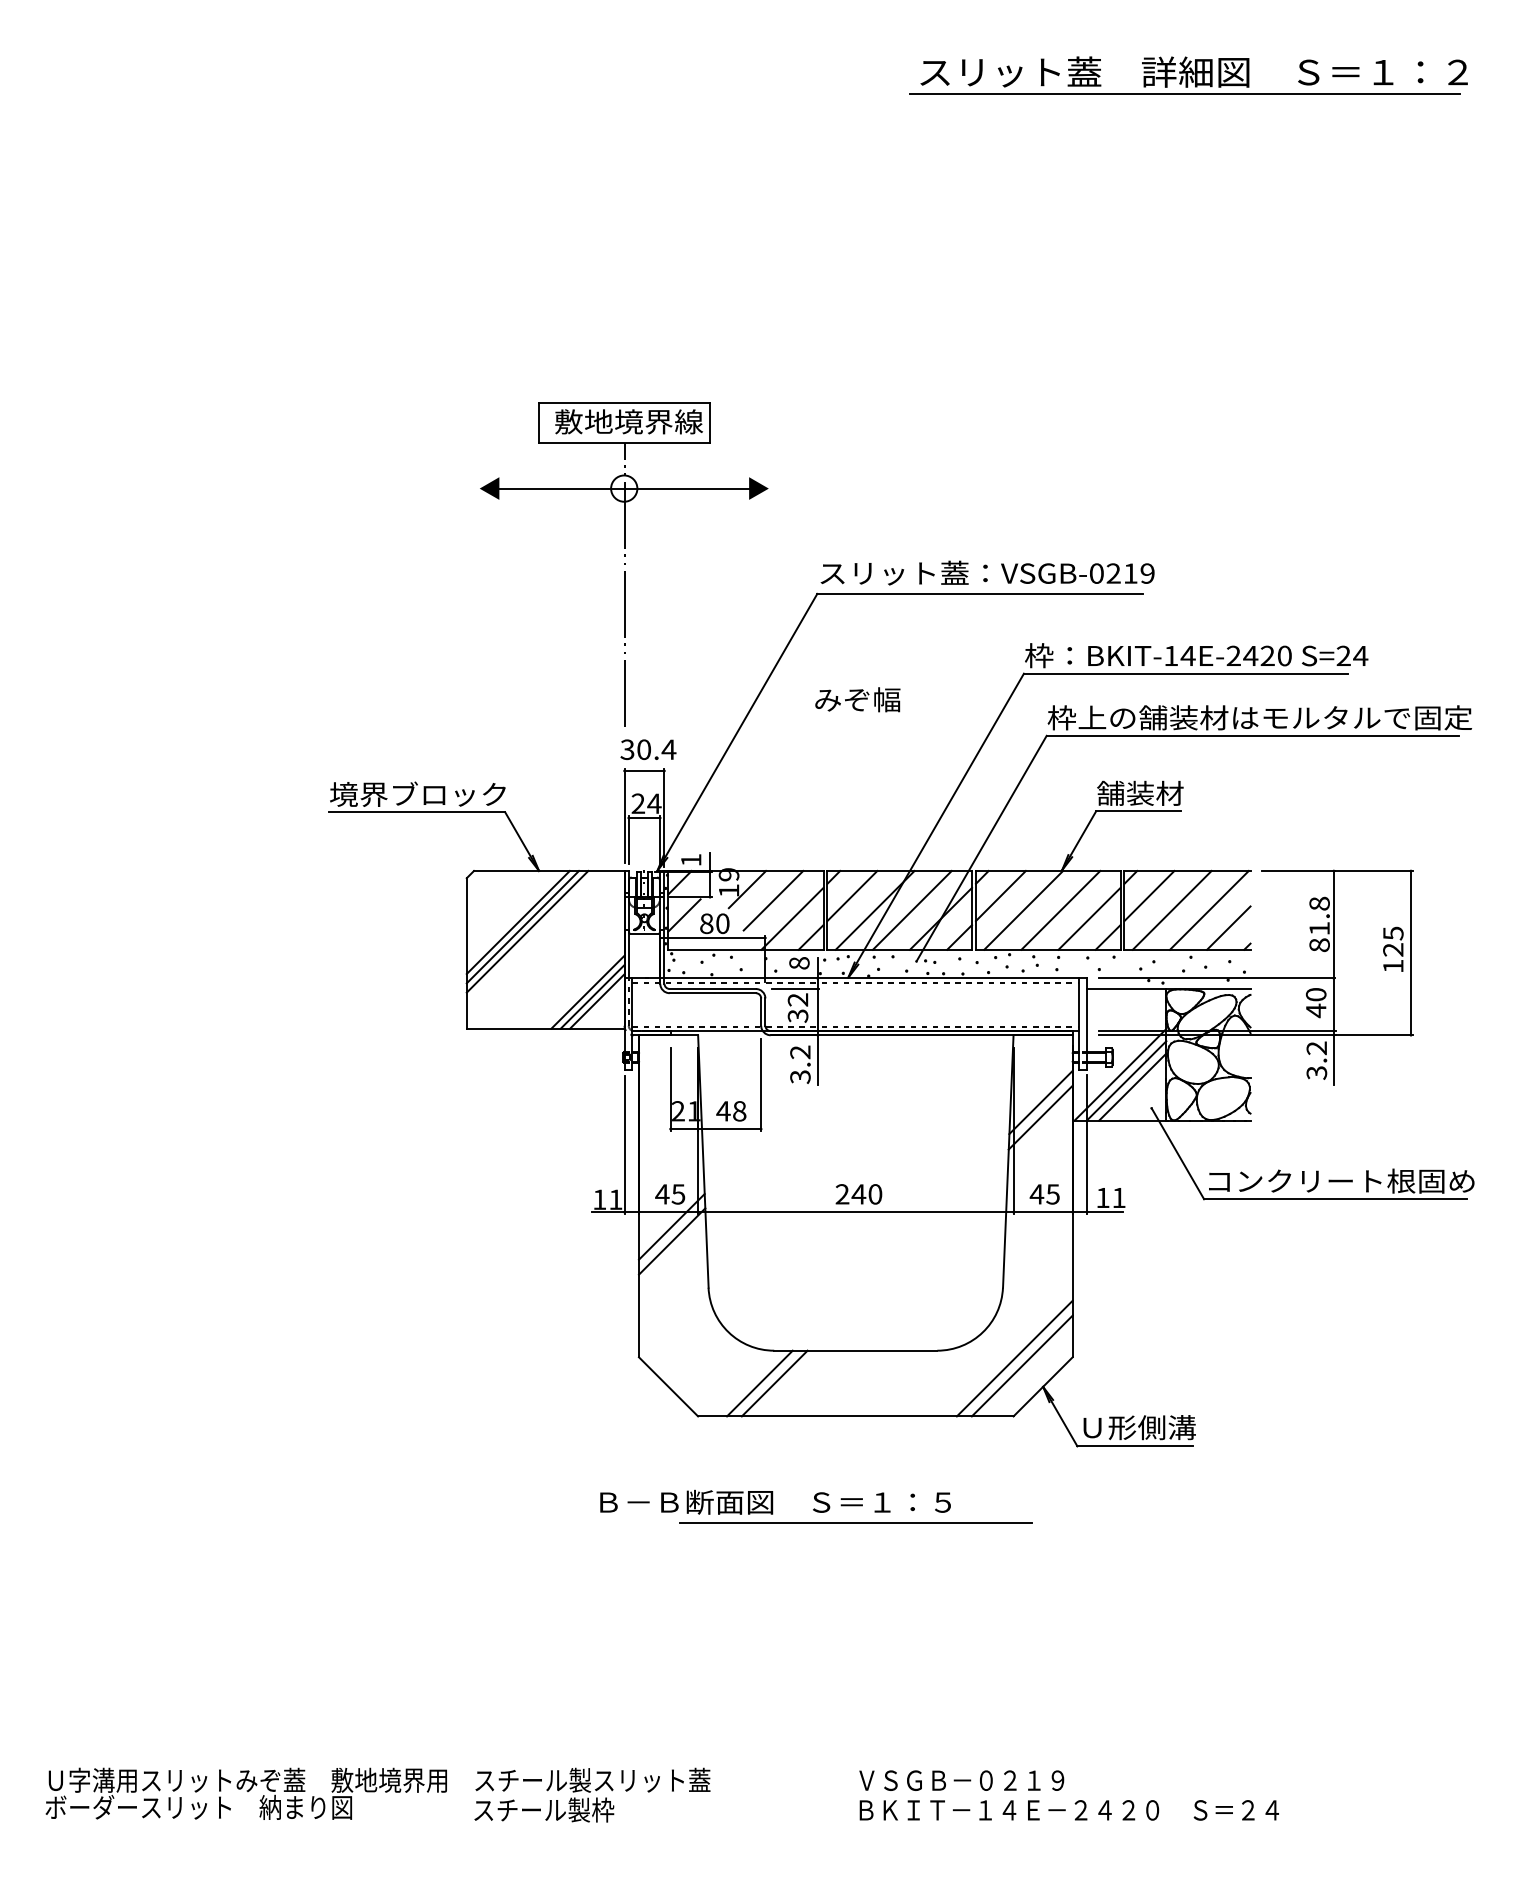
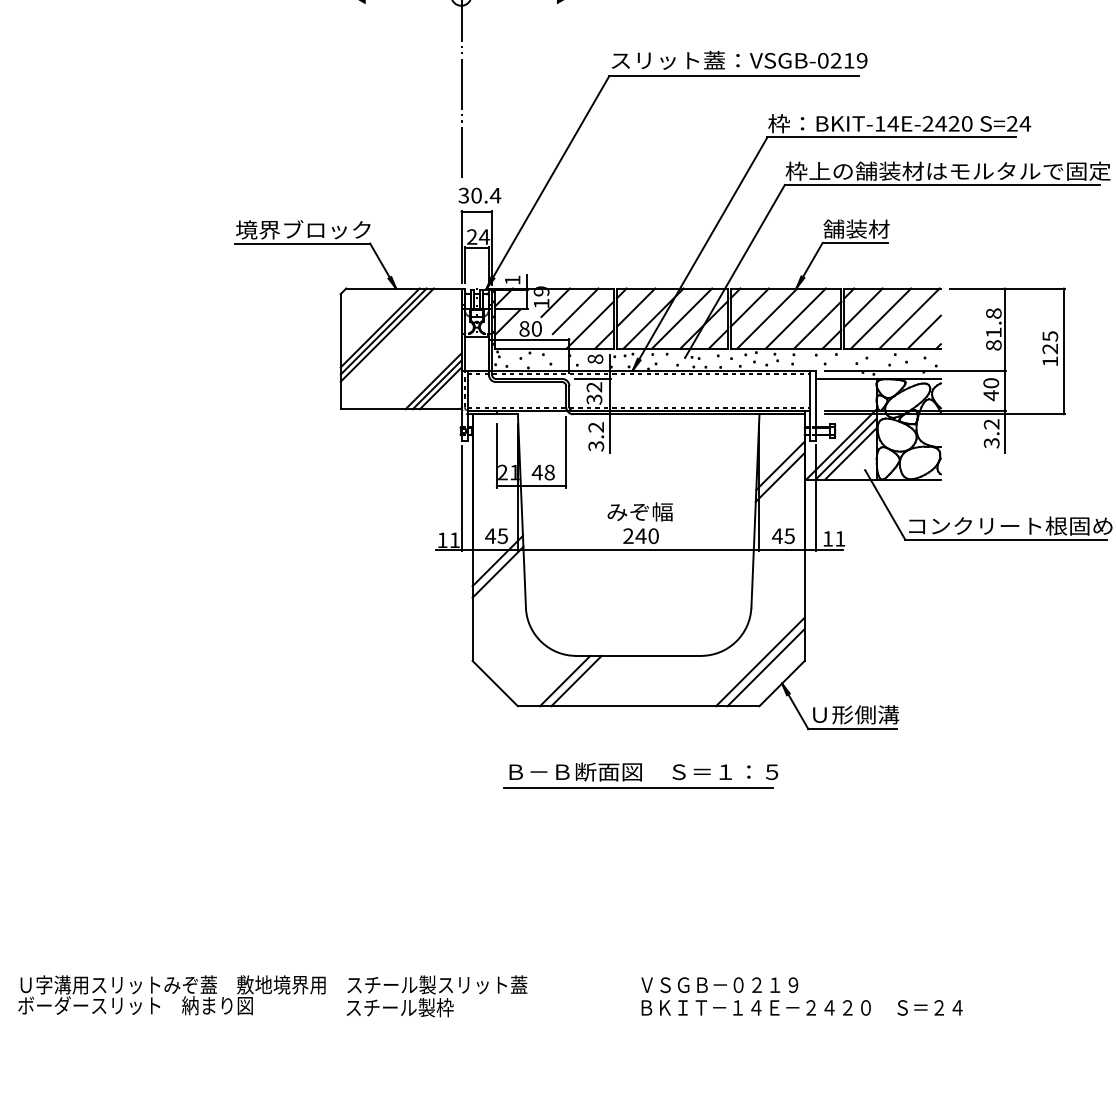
text: (857, 699) -> (639, 511), moved
text: (775, 1501) -> (643, 771), moved

